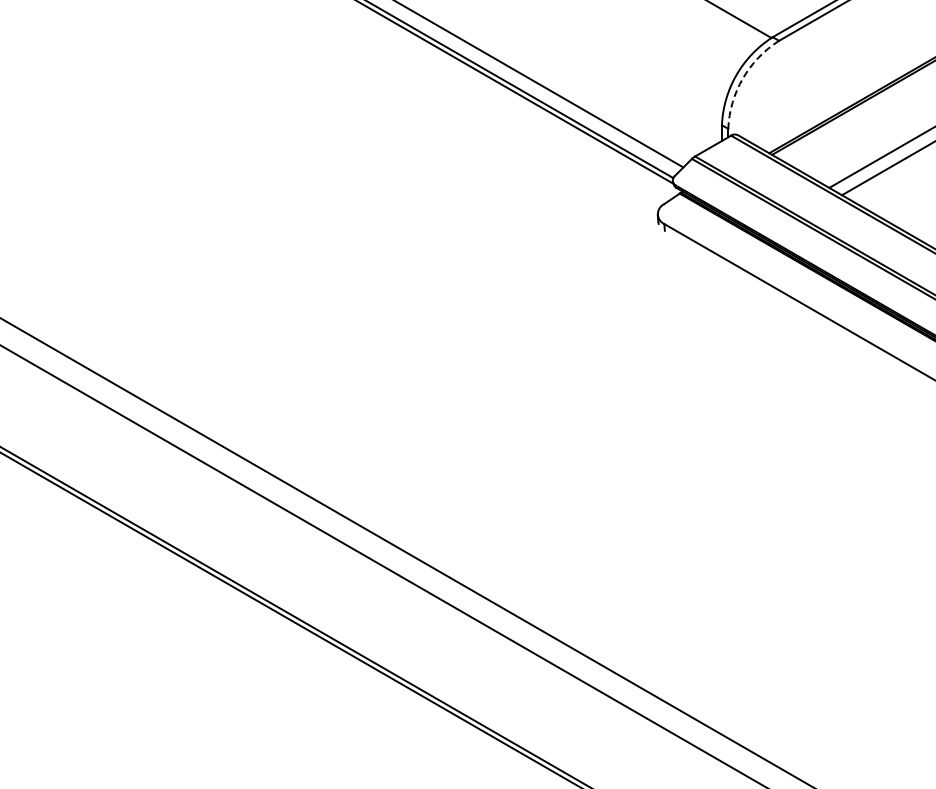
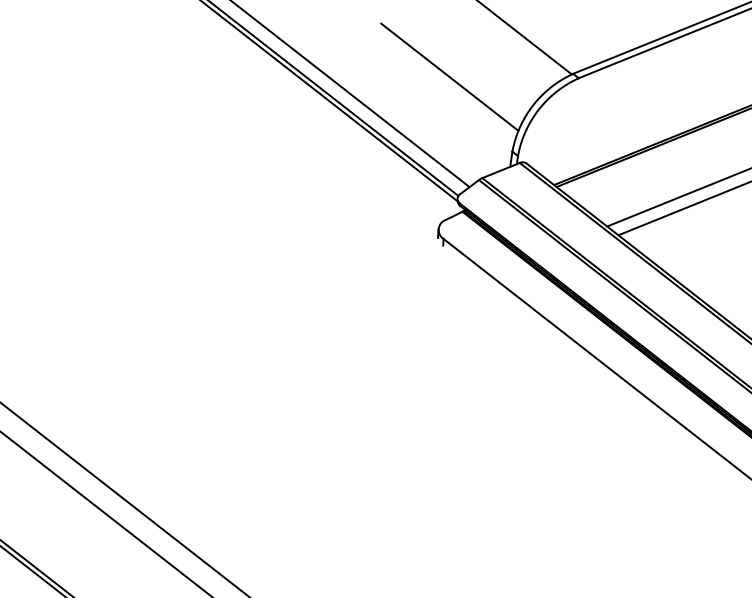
line: (647, 58) -> (449, 77), added
arc: (742, 78) -> (538, 109), dashed -> solid

